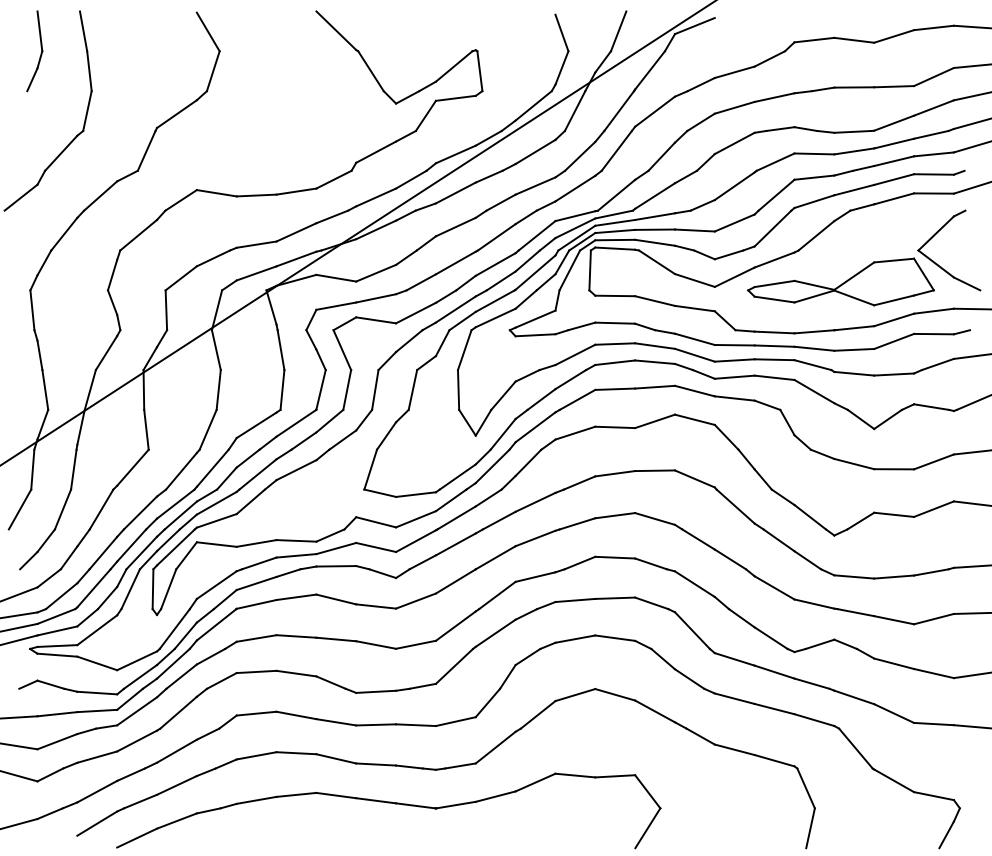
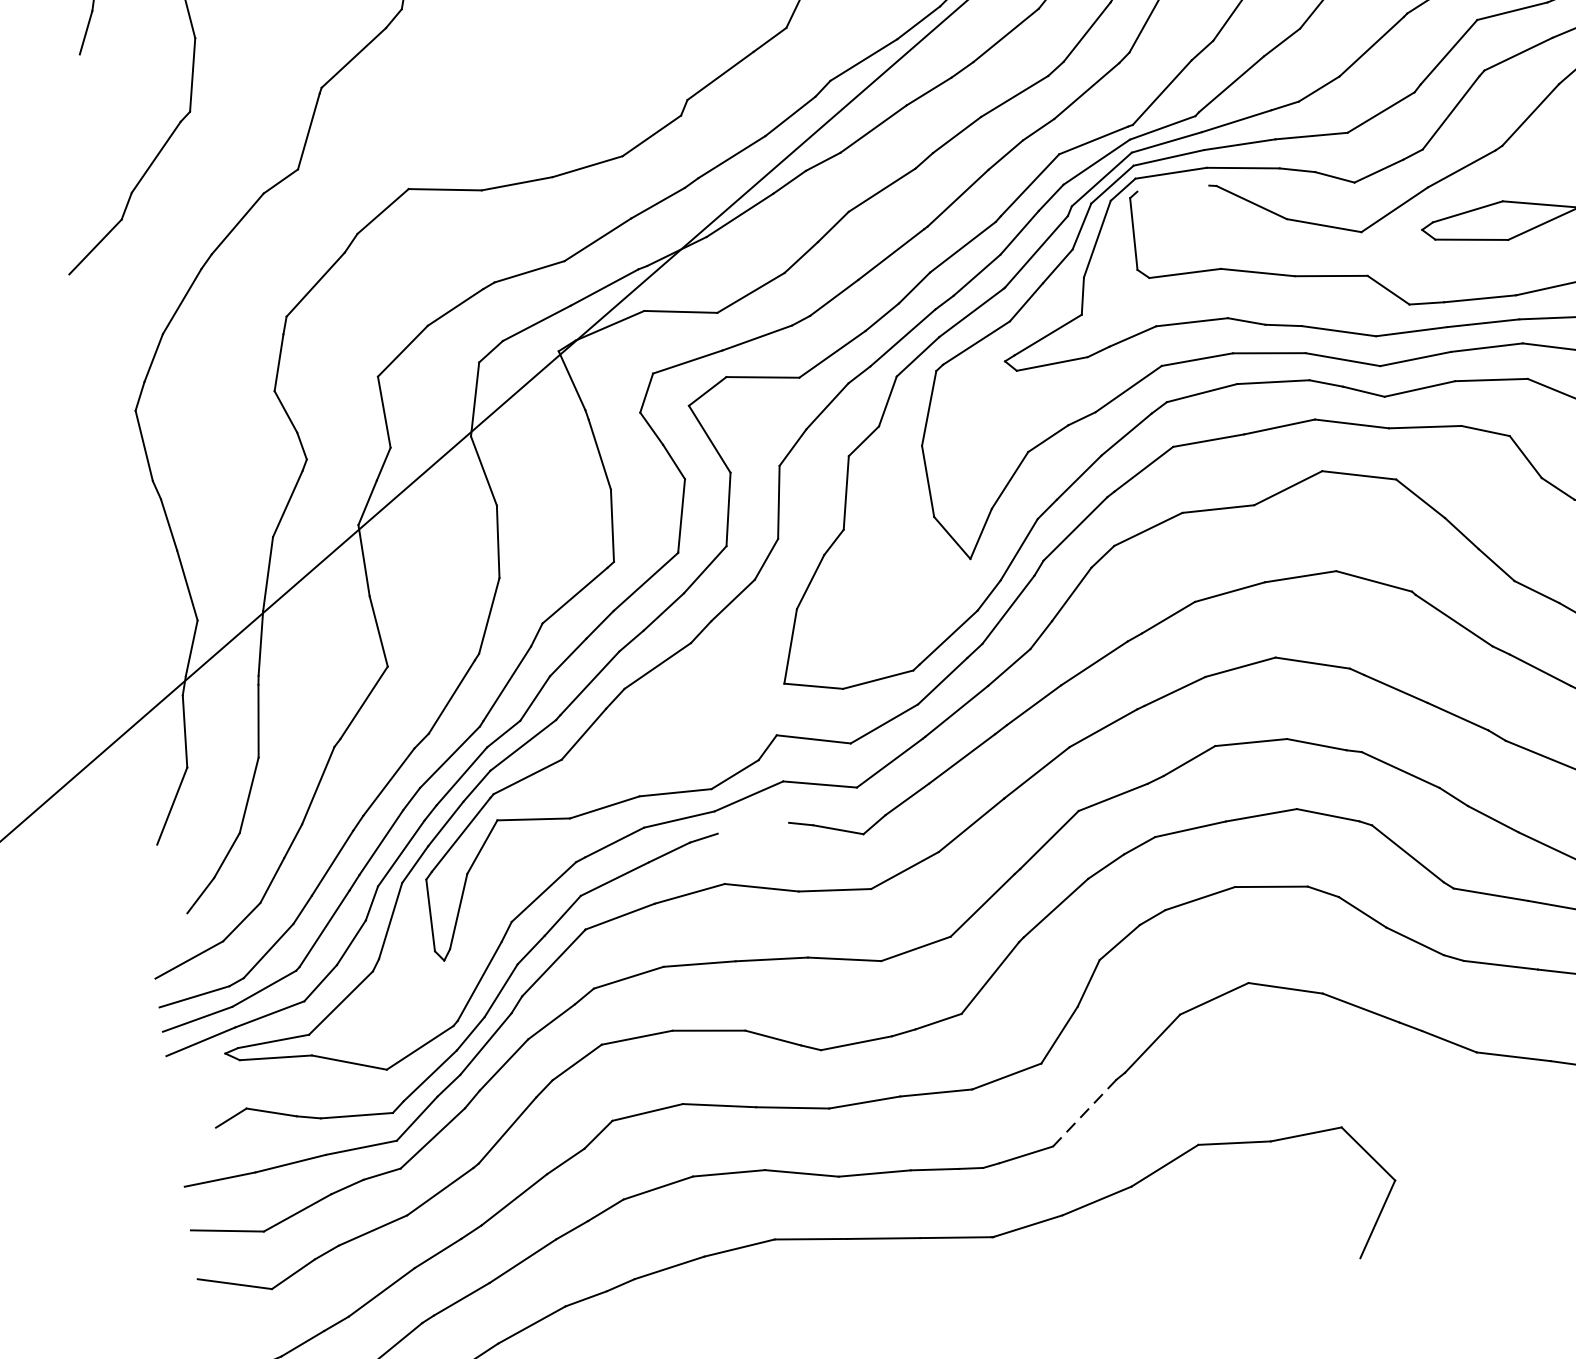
line: (615, 248) -> (1173, 188), removed
line: (336, 566) -> (753, 828), removed
line: (495, 747) -> (1084, 1112), solid -> dashed

